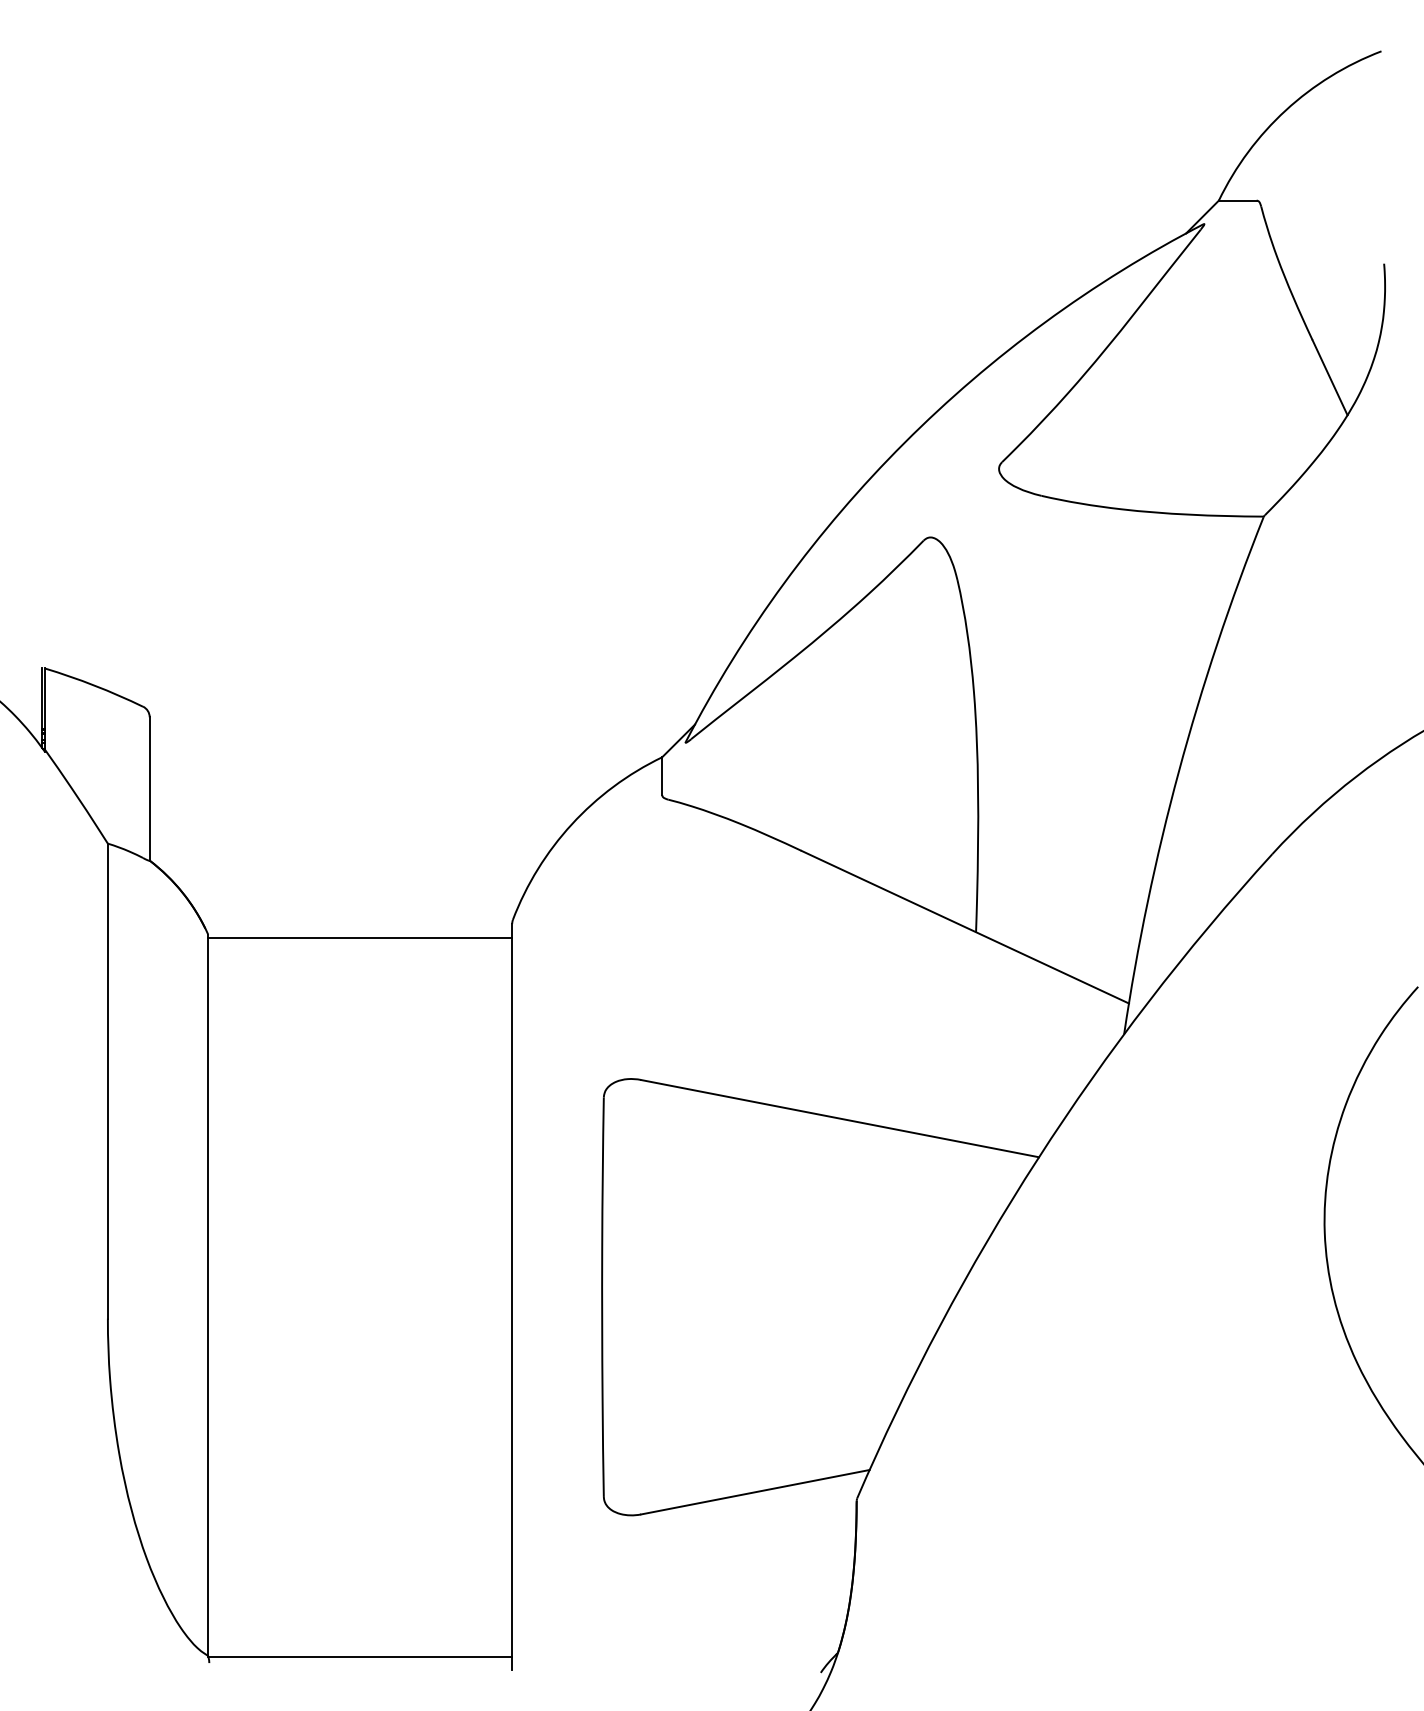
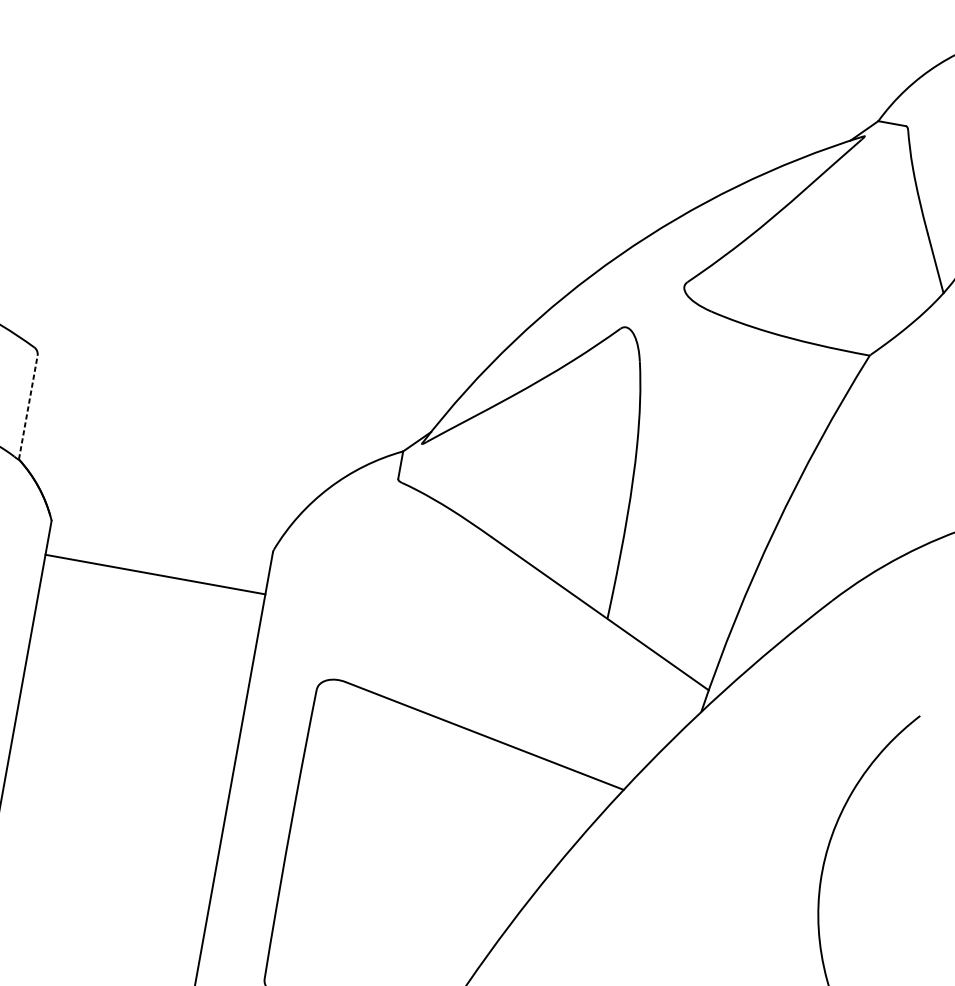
line: (149, 788) -> (28, 407), solid -> dashed
line: (360, 937) -> (155, 574), moved

